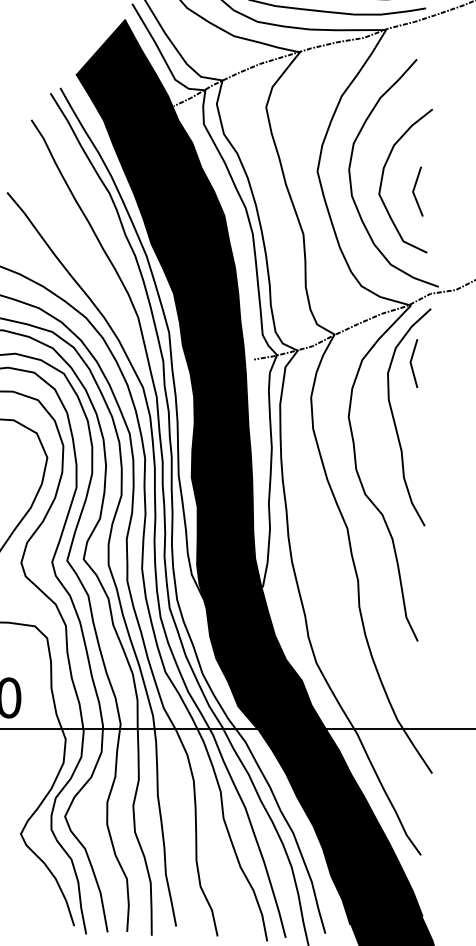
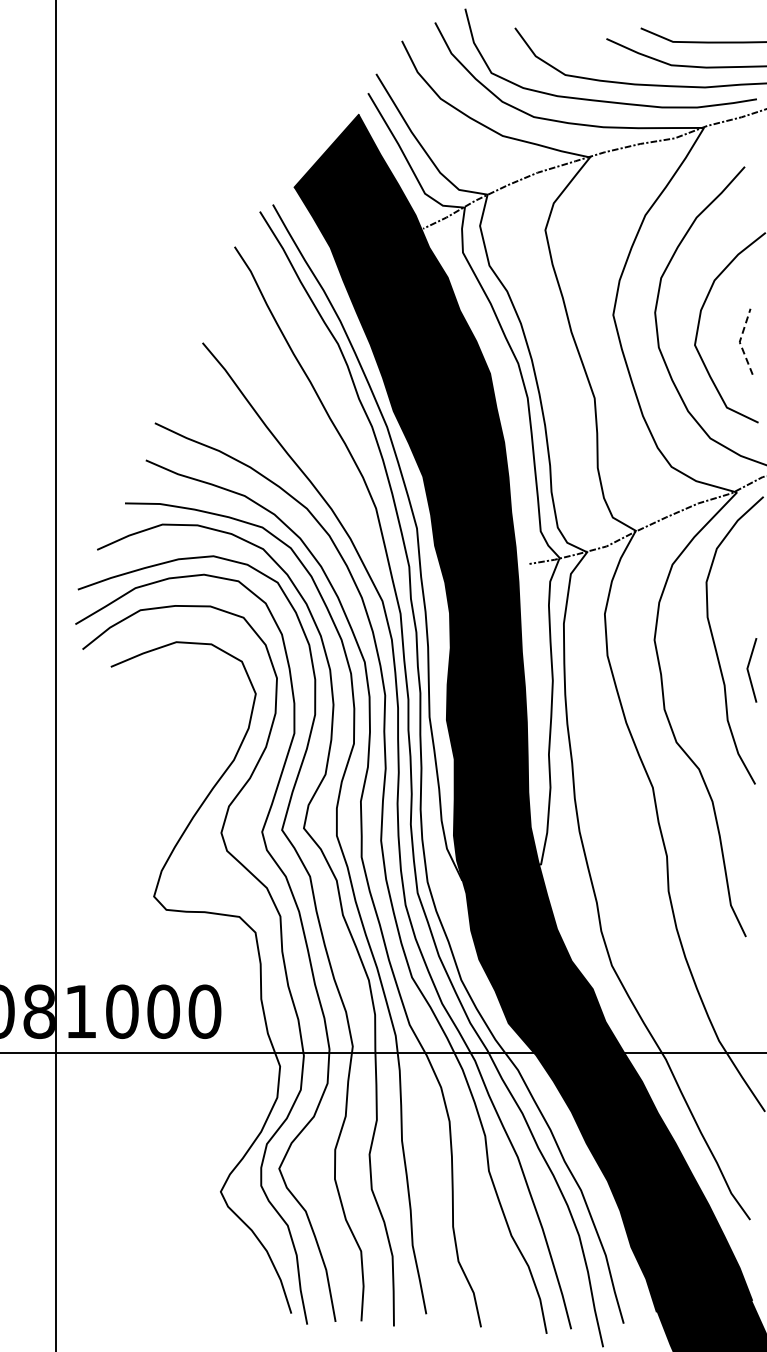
line: (412, 192) -> (739, 342), solid -> dashed
line: (412, 365) -> (749, 672), moved

